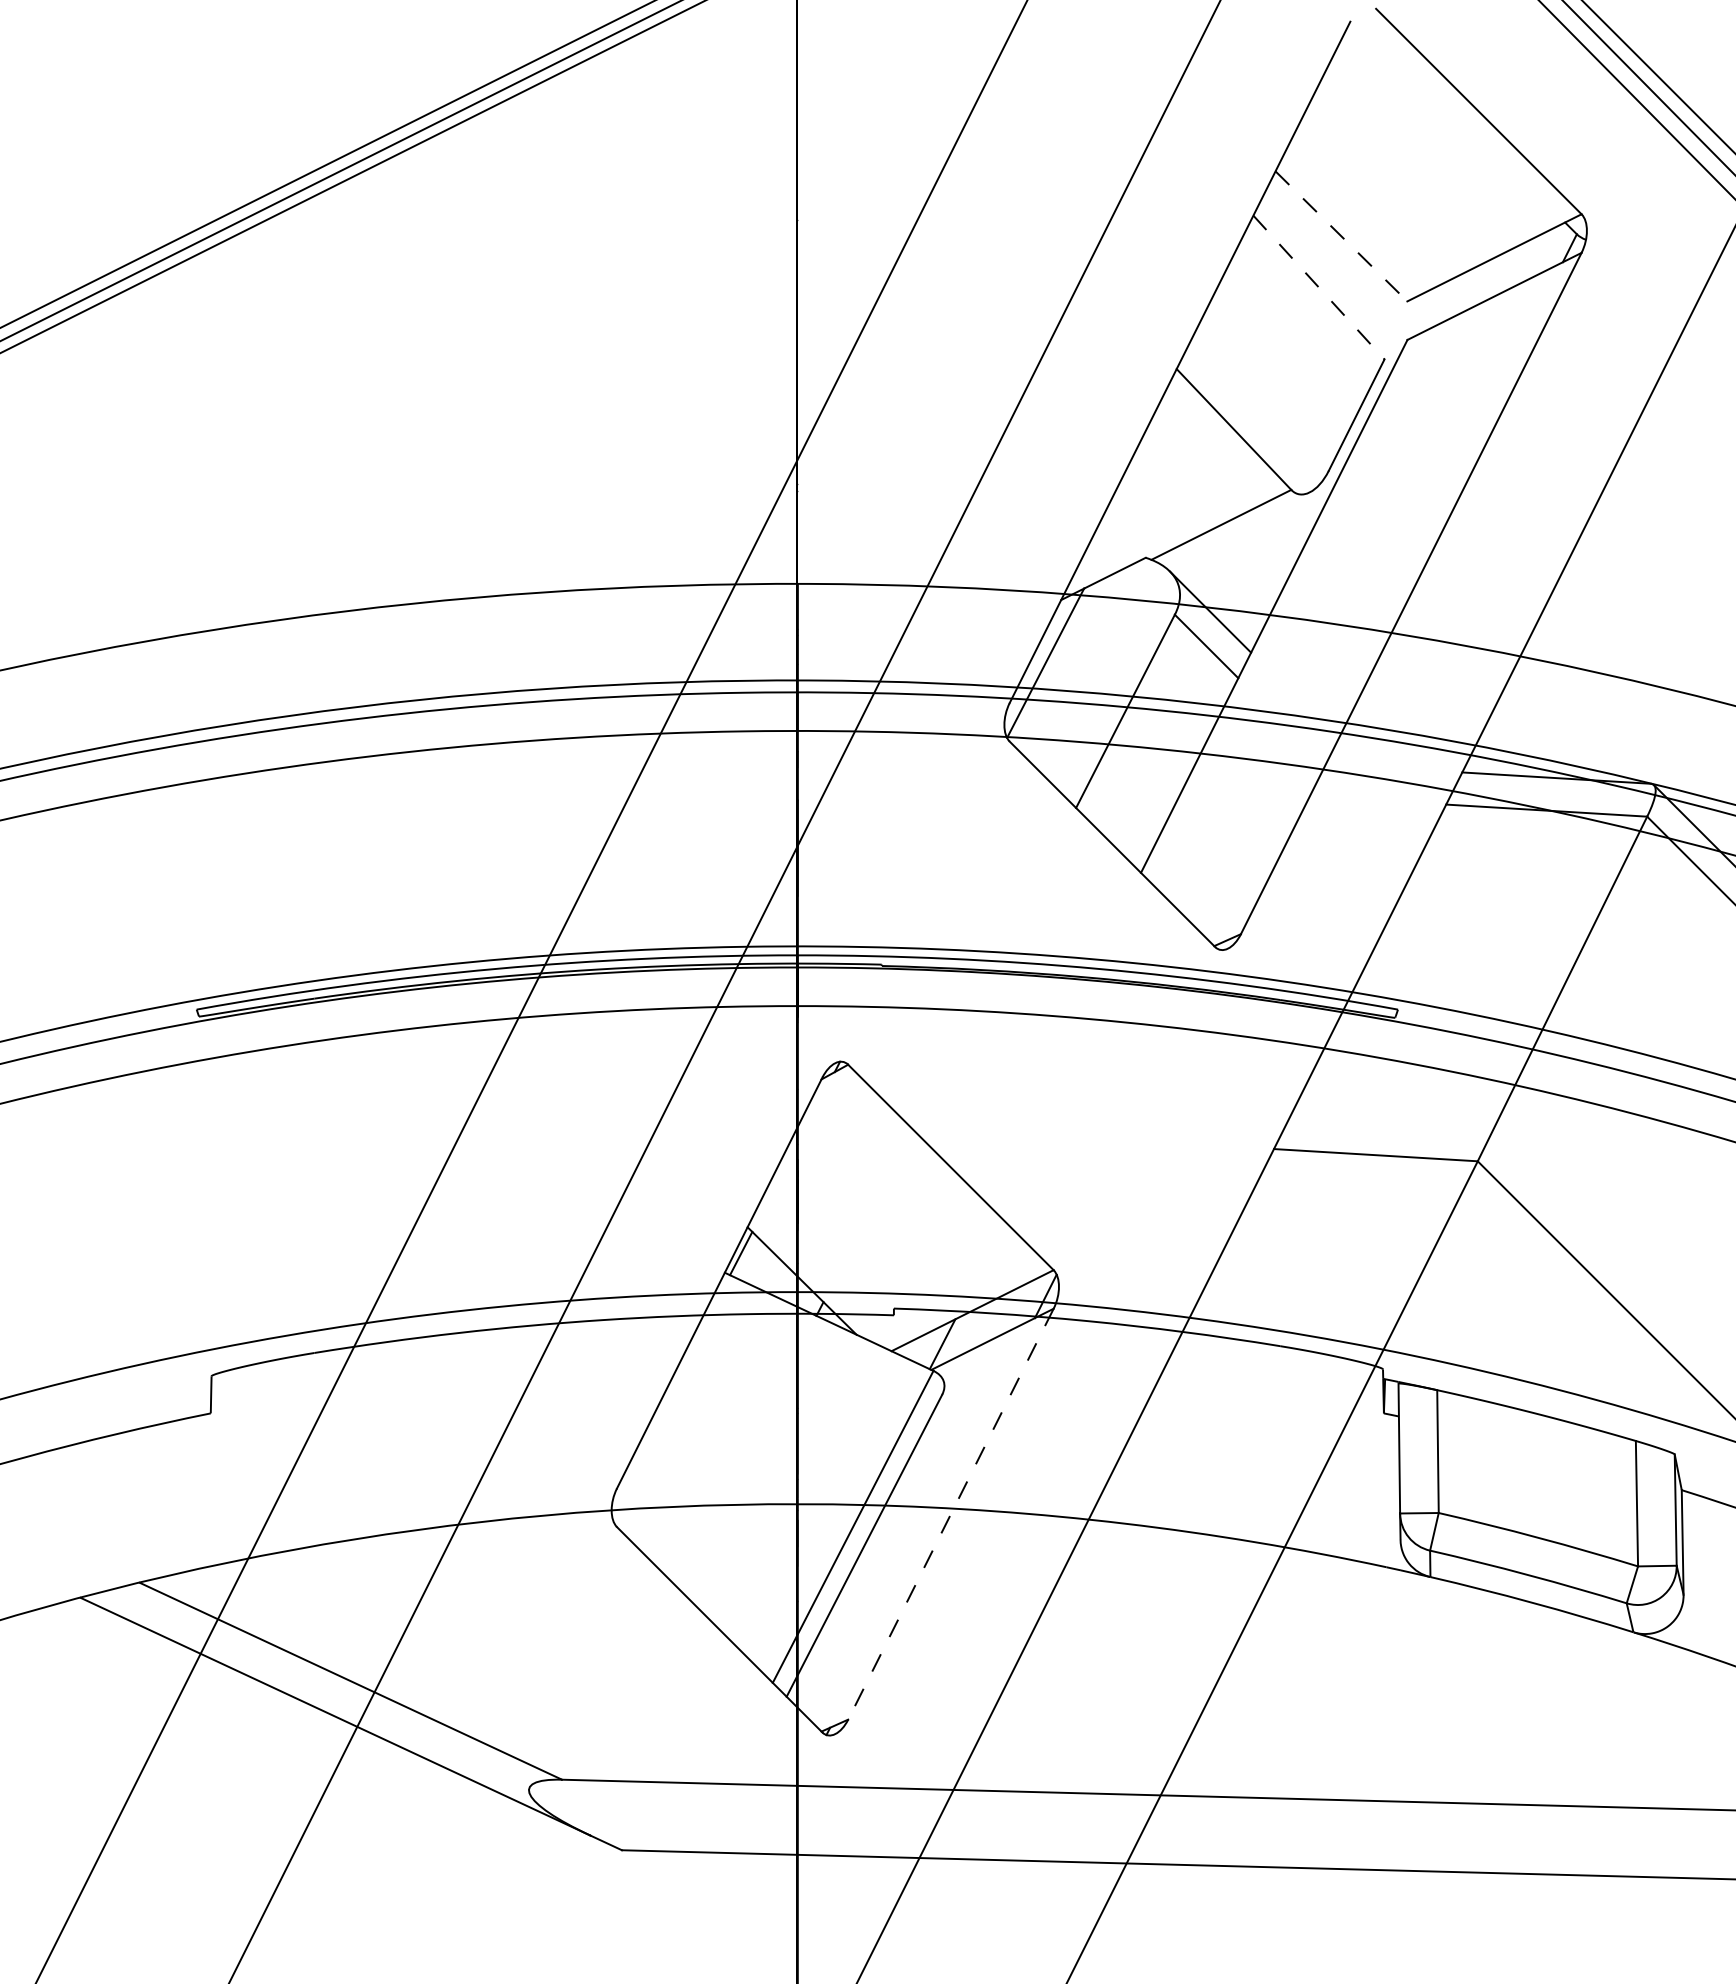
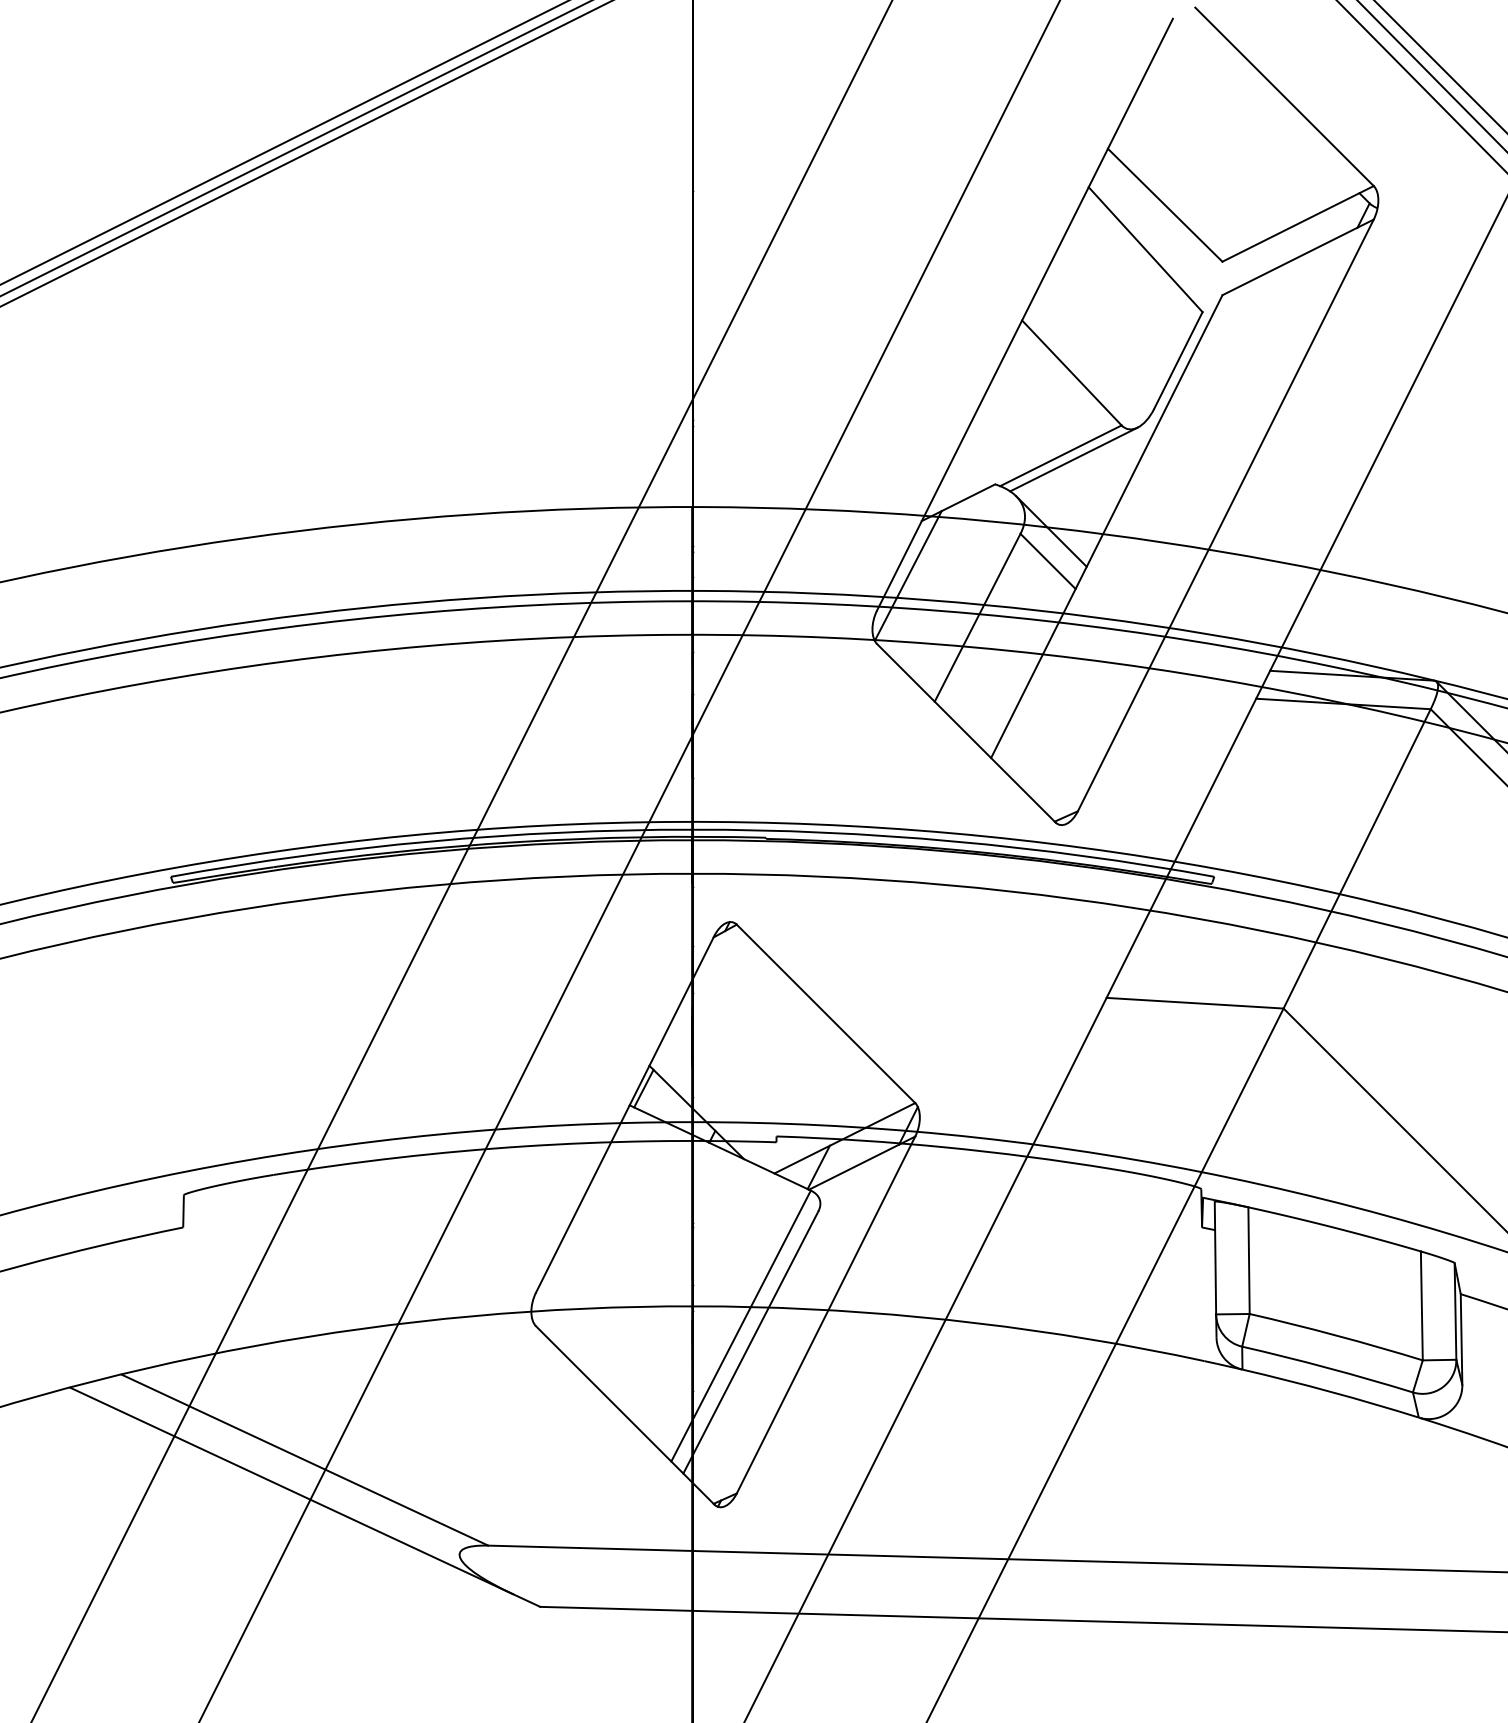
line: (1341, 236) -> (1165, 205), dashed -> solid
line: (1319, 287) -> (1146, 249), dashed -> solid
line: (1236, 528) -> (1074, 458), added
line: (950, 1514) -> (825, 1315), dashed -> solid

